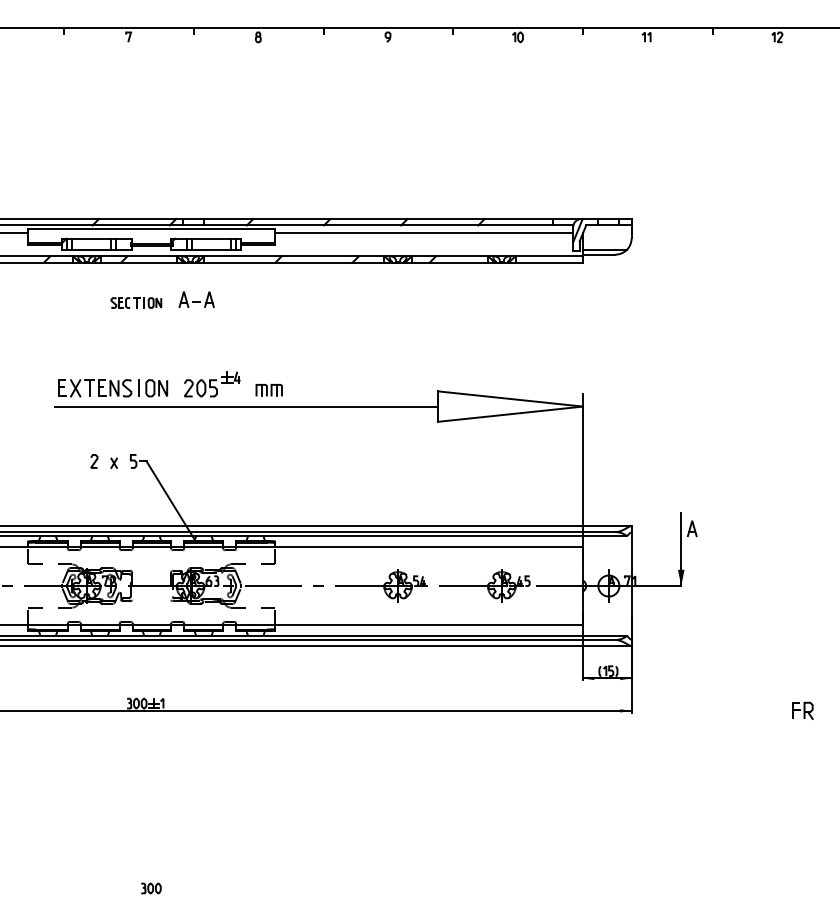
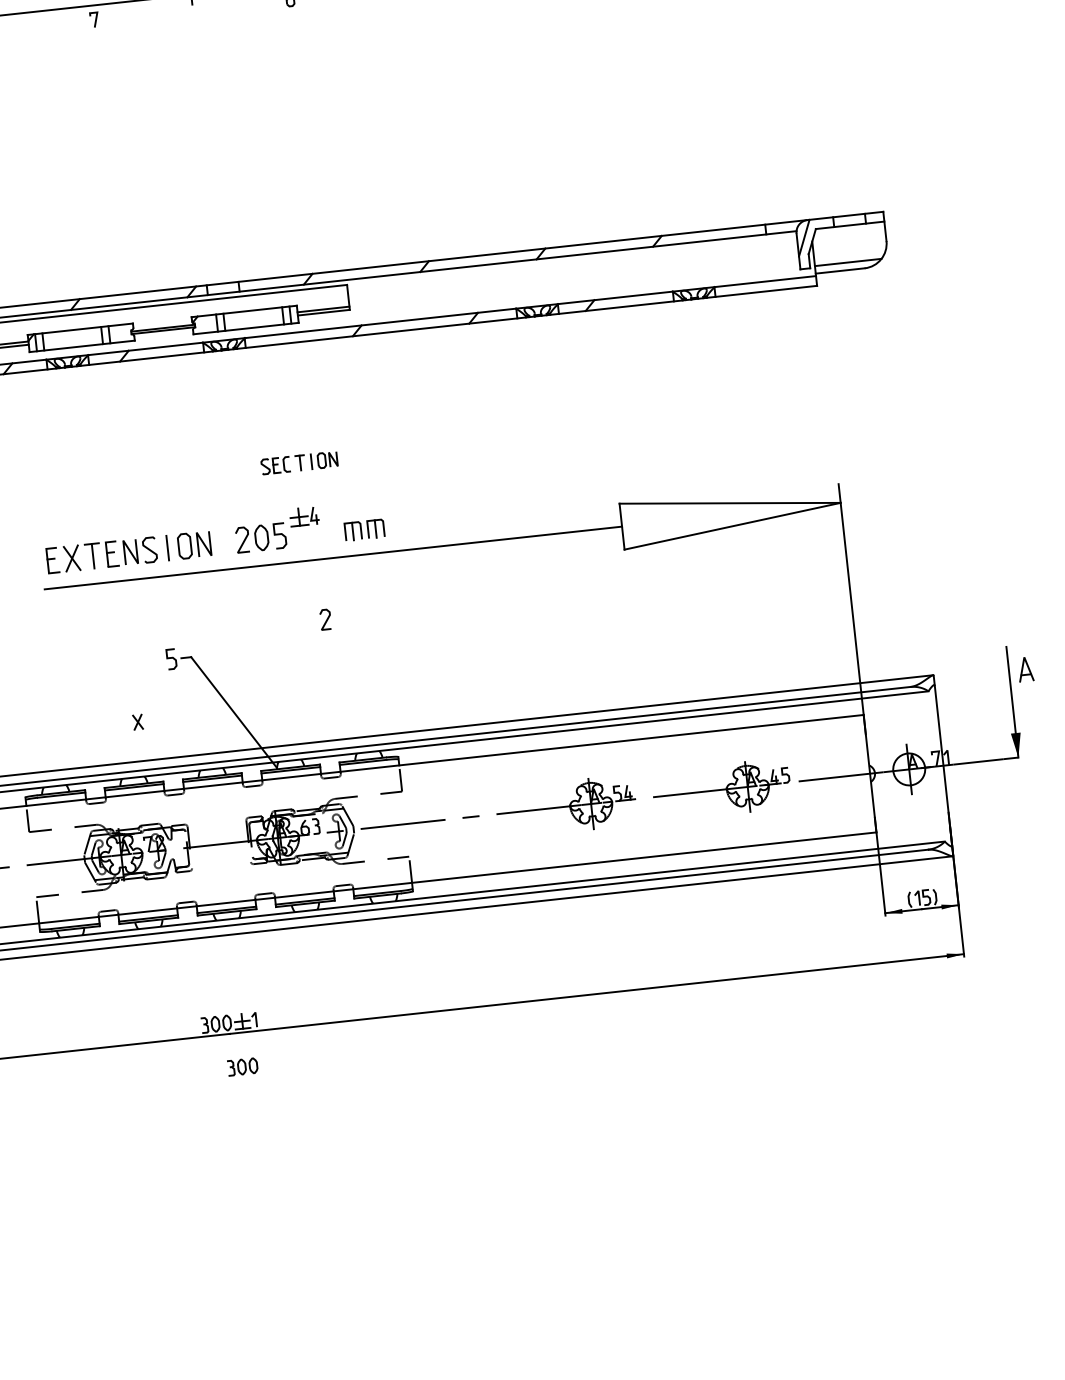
line: (424, 233) -> (573, 267), removed
part: (196, 299) -> (239, 404), removed
part: (136, 302) -> (299, 462), moved
curve: (94, 461) -> (325, 619), moved
part: (113, 462) -> (136, 721), moved
part: (151, 888) -> (243, 1066), moved

